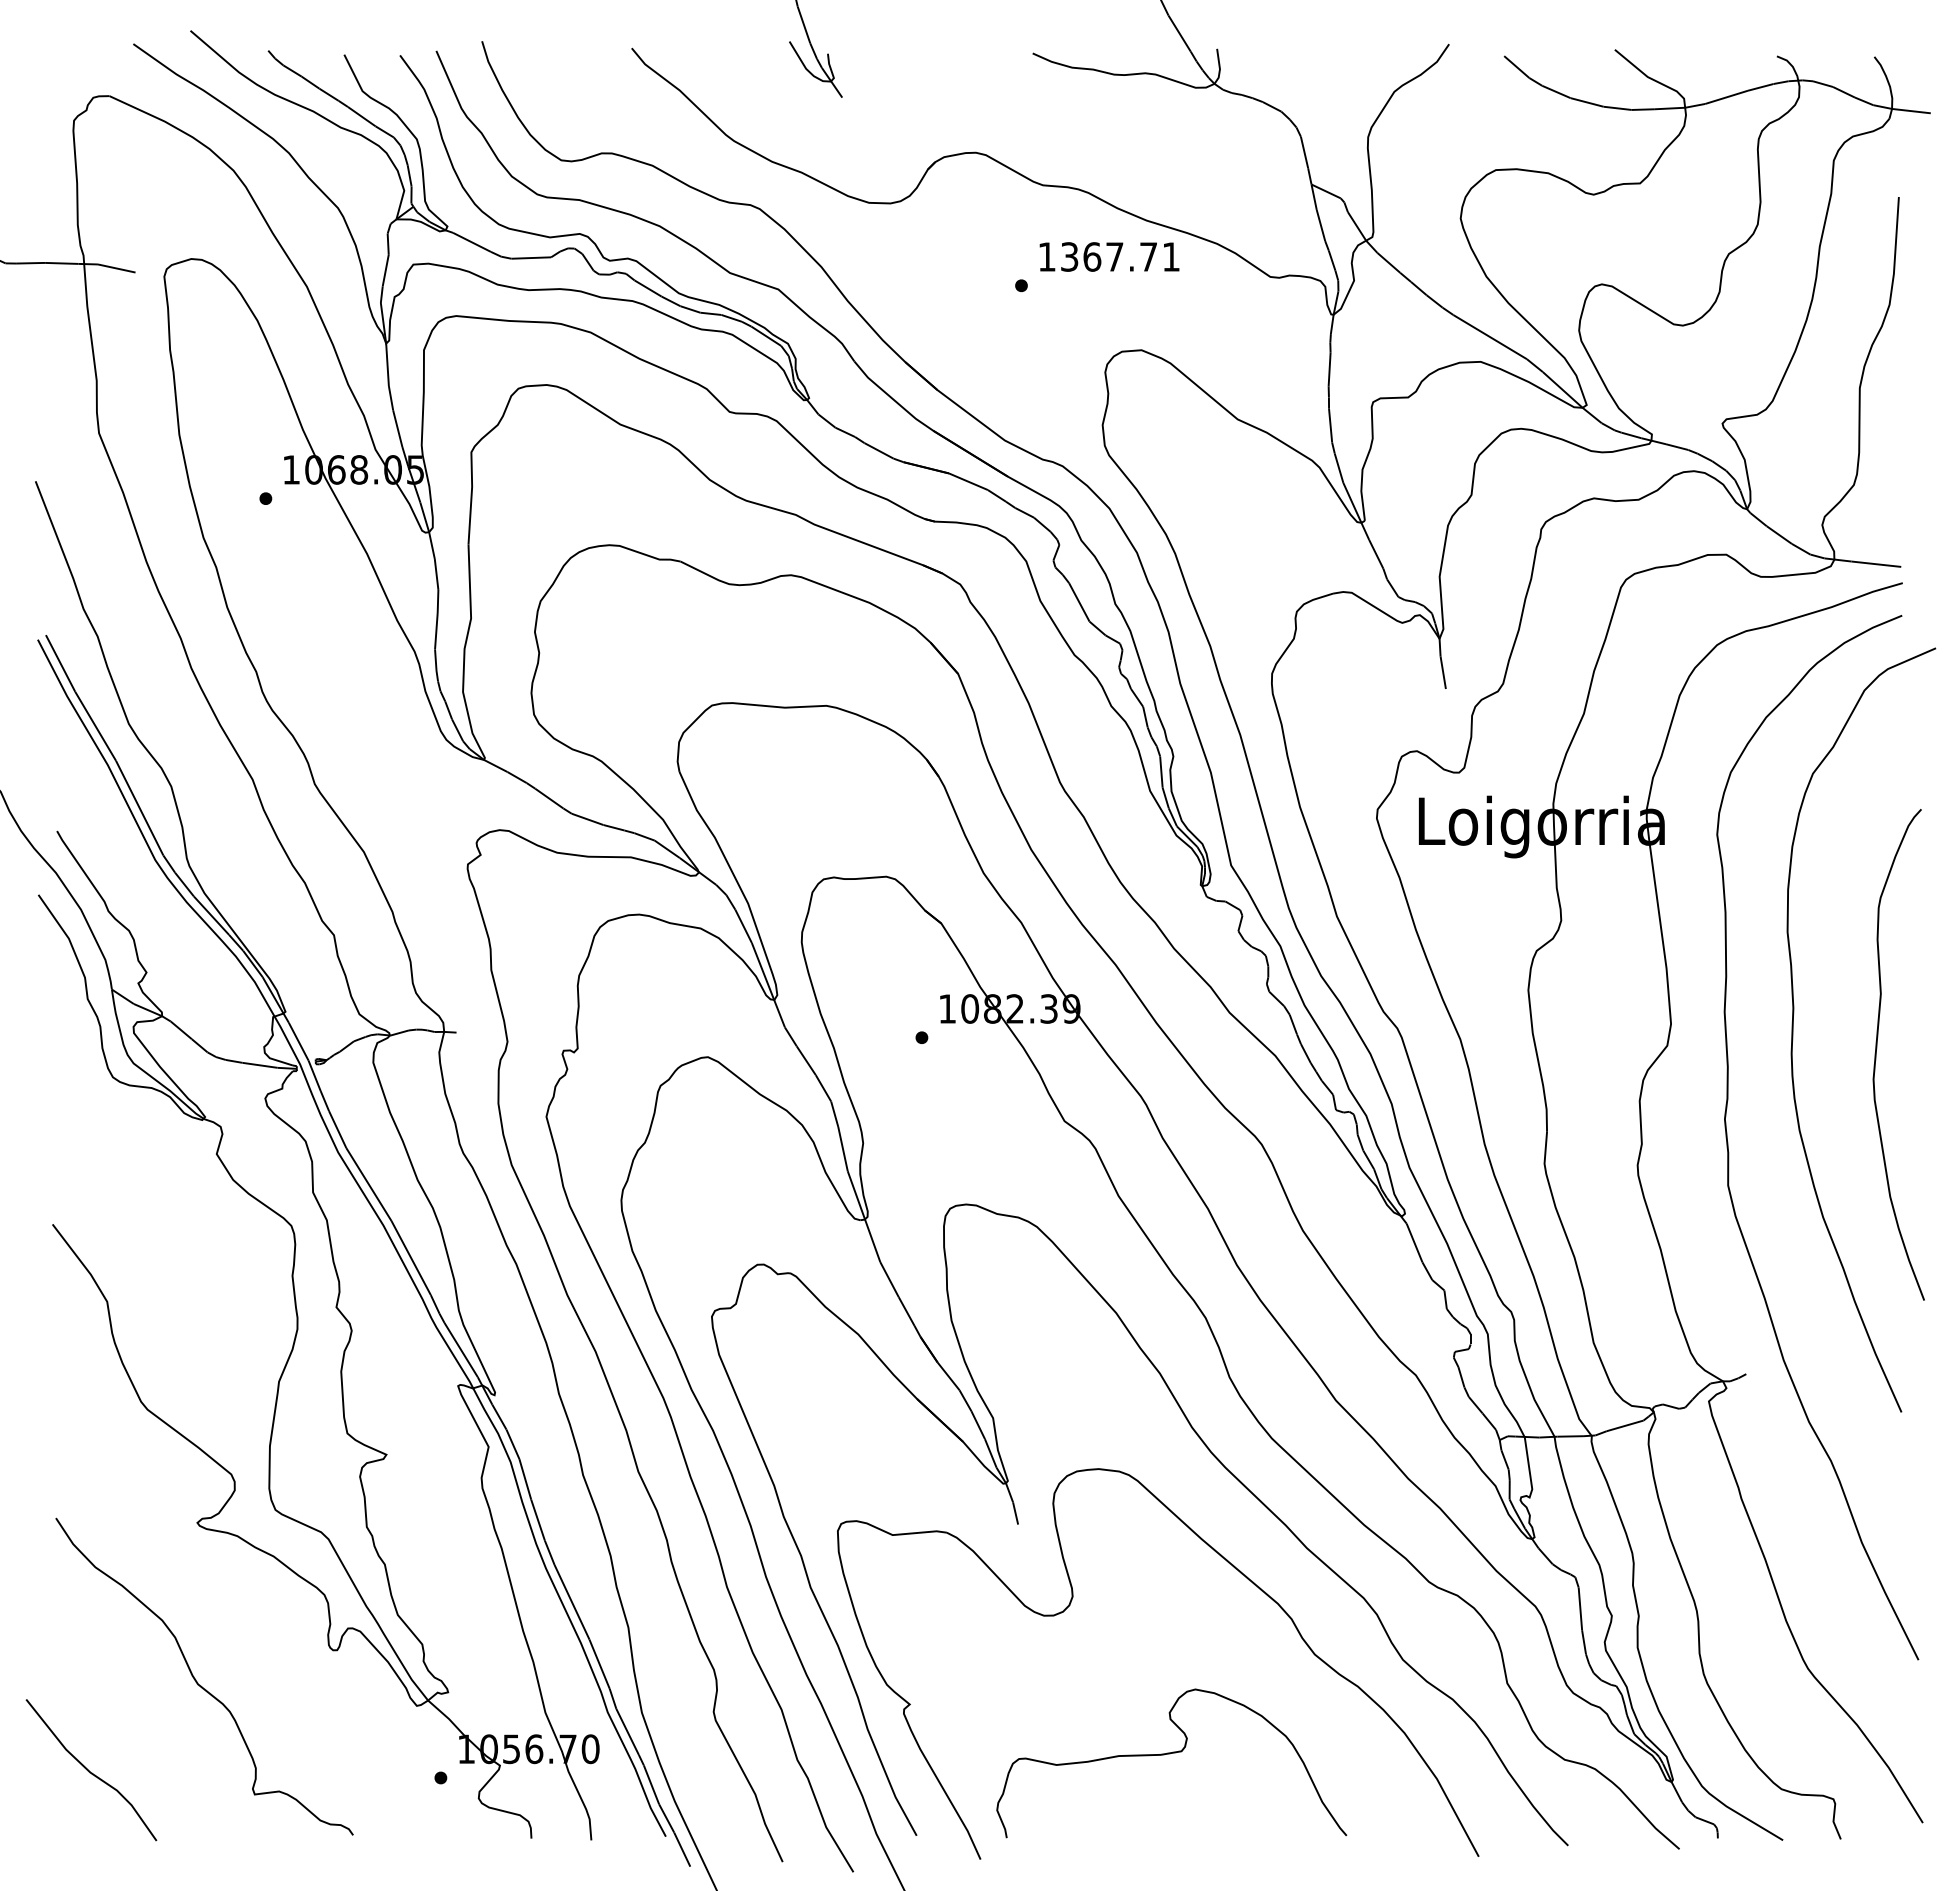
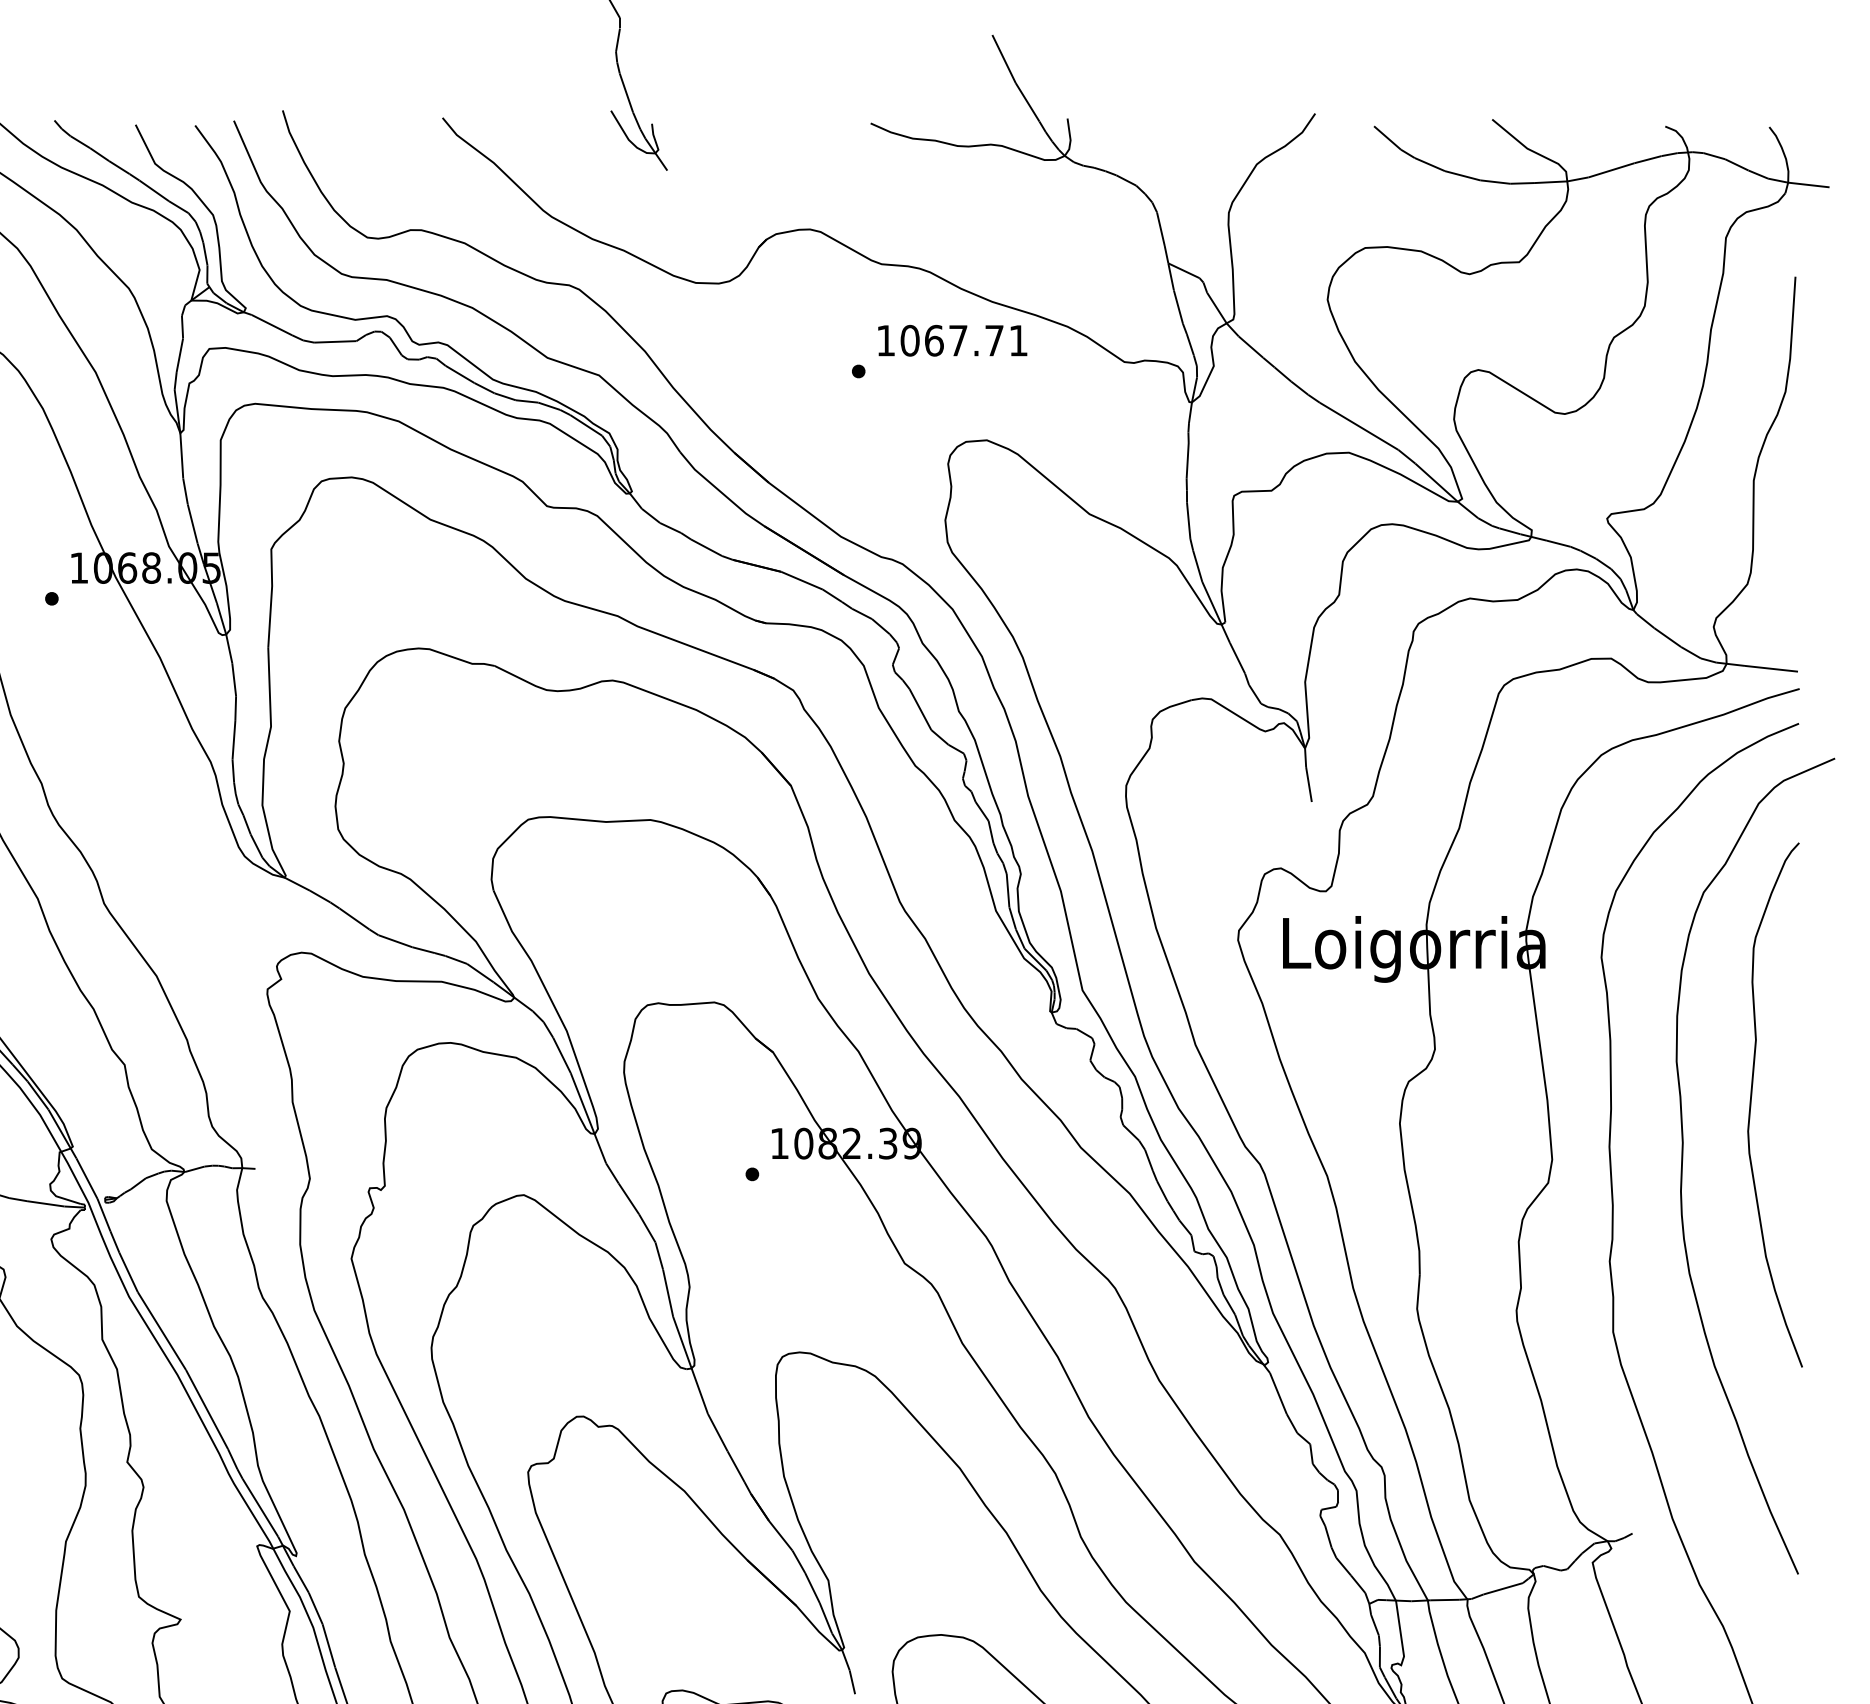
text: (1069, 256) -> (909, 340), 1367.71 -> 1067.71
curve: (1877, 1048) -> (1752, 1098), moved

